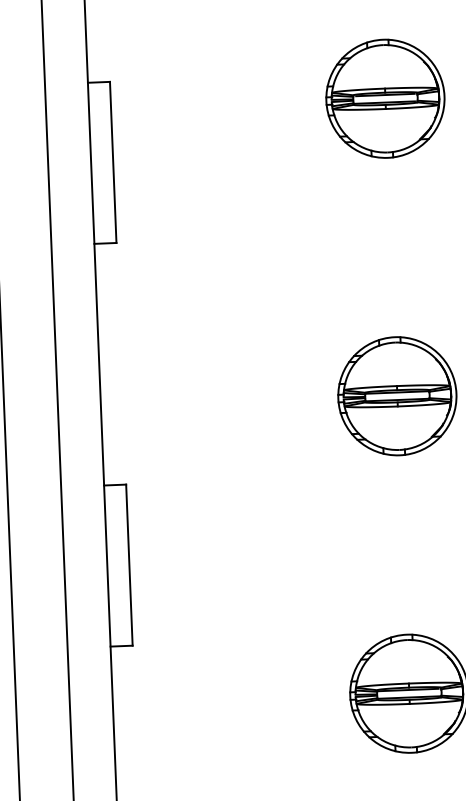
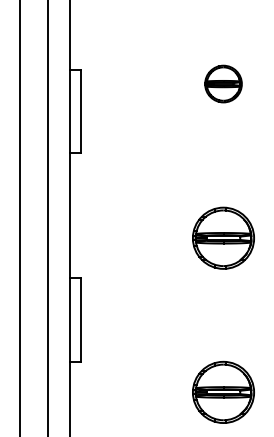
part: (385, 97) -> (223, 83), size x0.6

